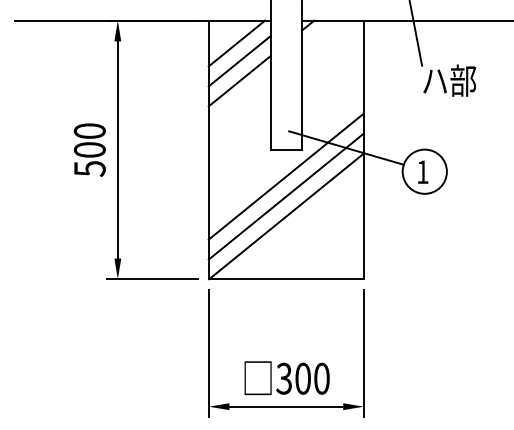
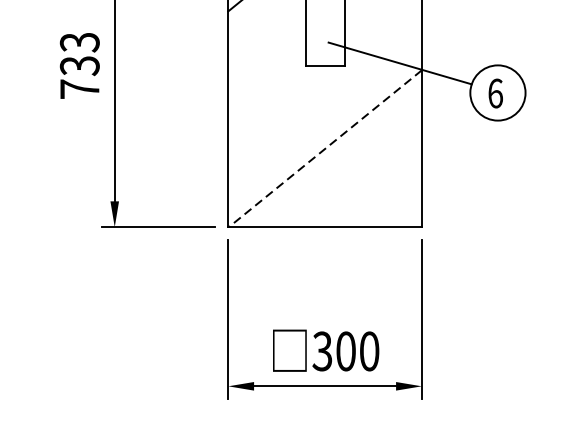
text: (89, 149) -> (79, 65), 500 -> 733
text: (422, 172) -> (495, 93), 1 -> 6
line: (285, 176) -> (324, 98), removed
line: (285, 196) -> (324, 123), removed
line: (286, 216) -> (325, 148), solid -> dashed

